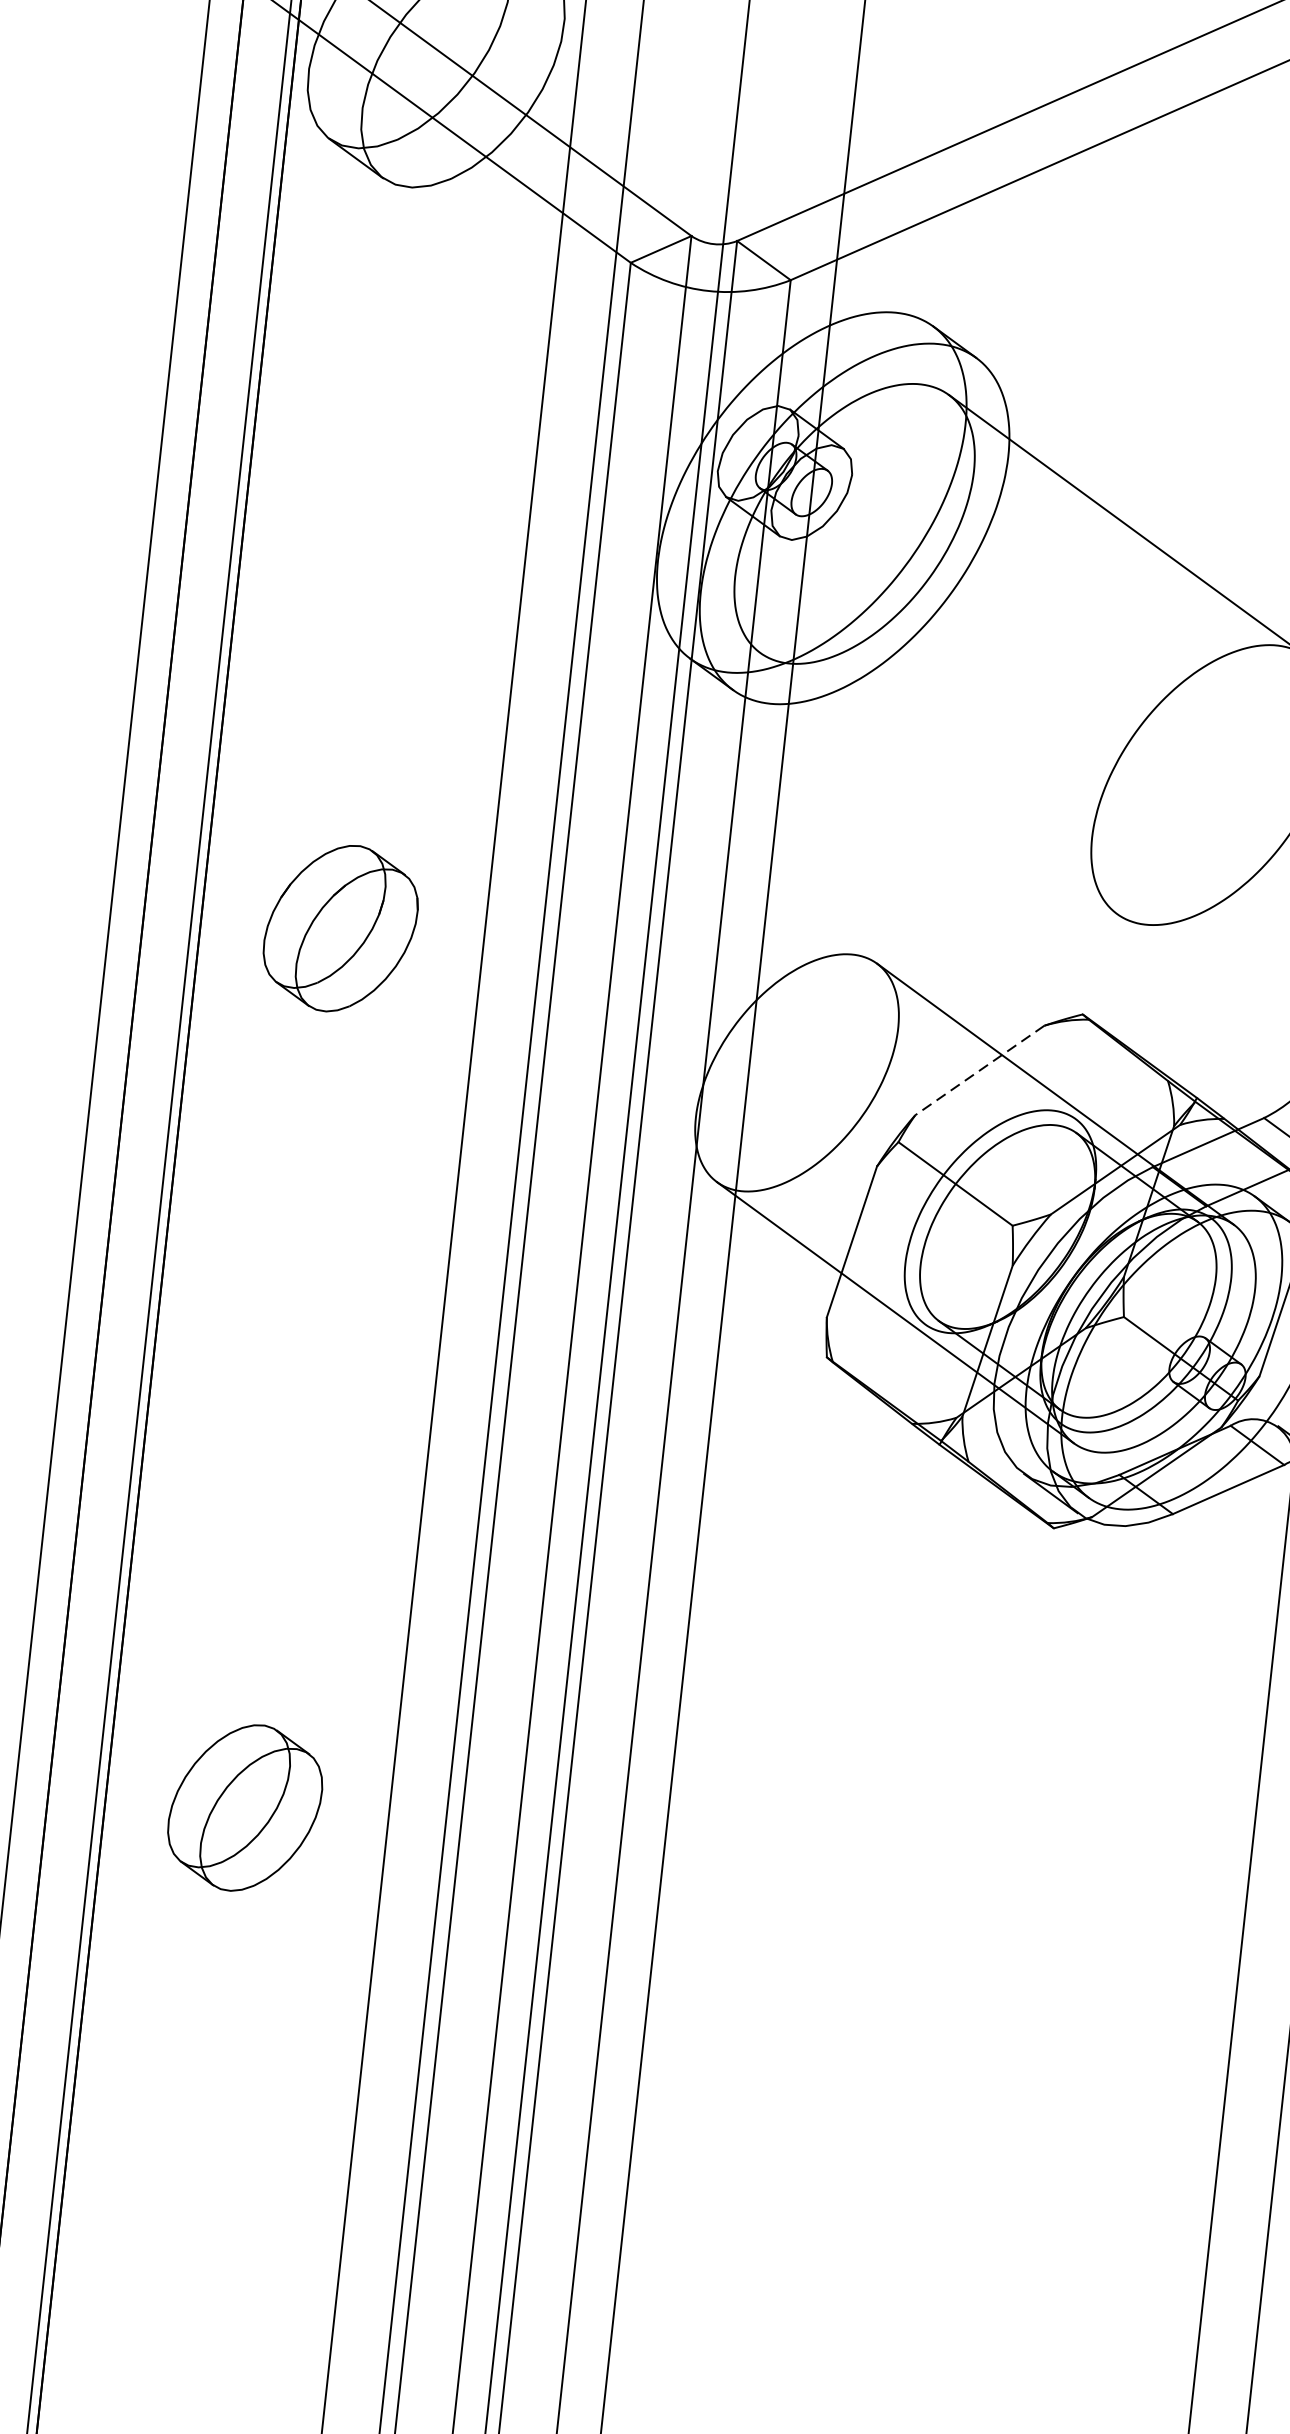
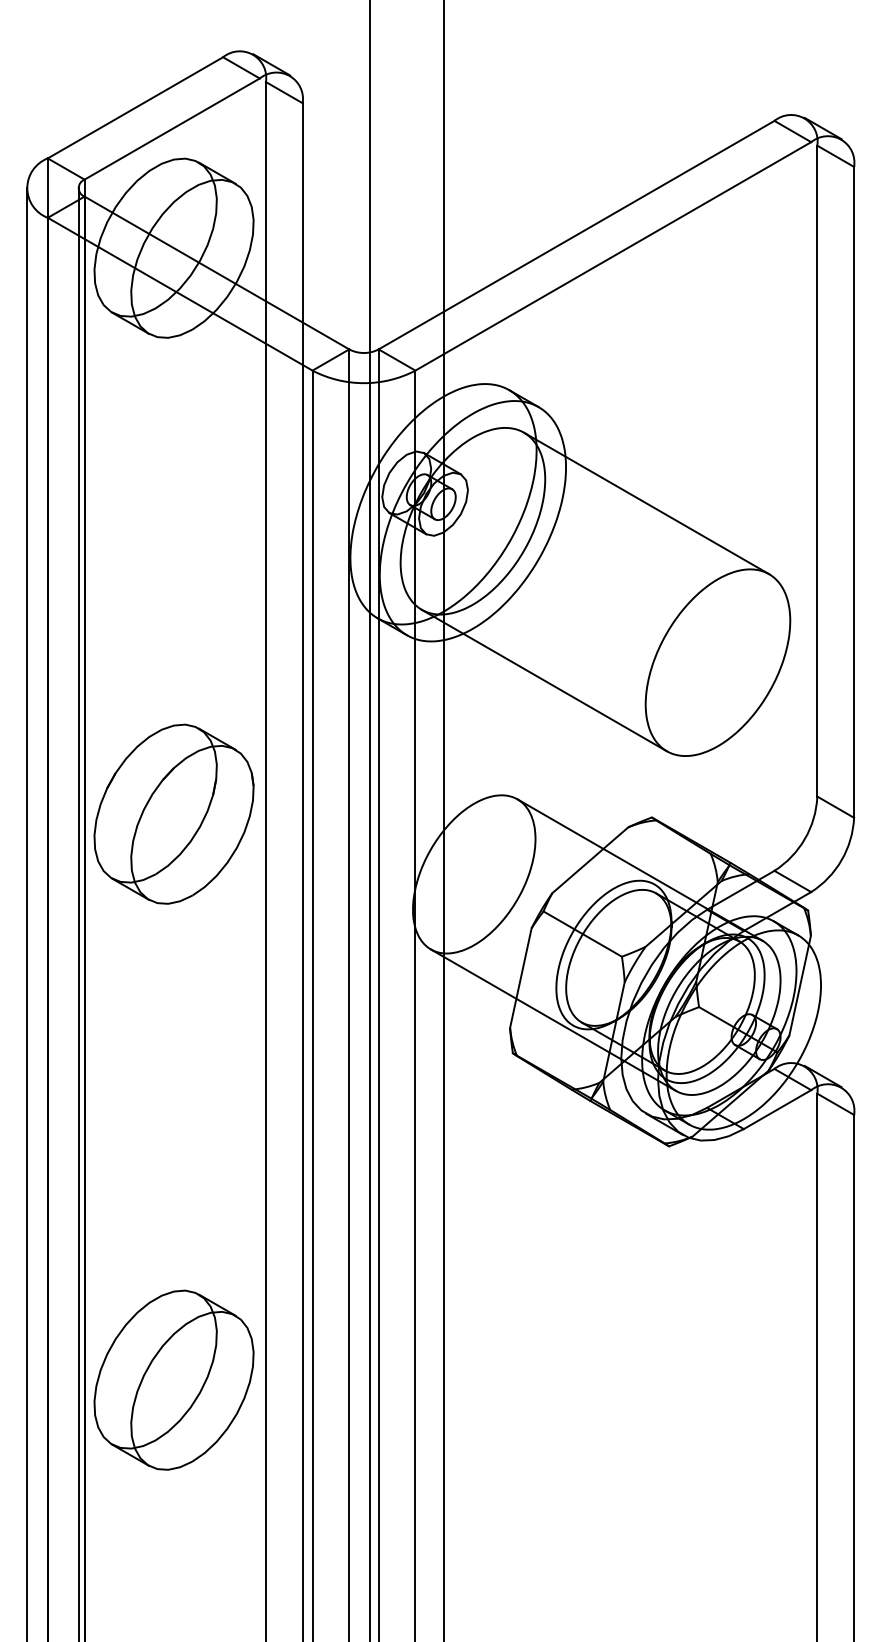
line: (937, 783) -> (543, 680), added
part: (340, 927) -> (173, 813), size x1.67
line: (980, 1070) -> (590, 860), dashed -> solid
part: (244, 1806) -> (173, 1379), size x1.67

